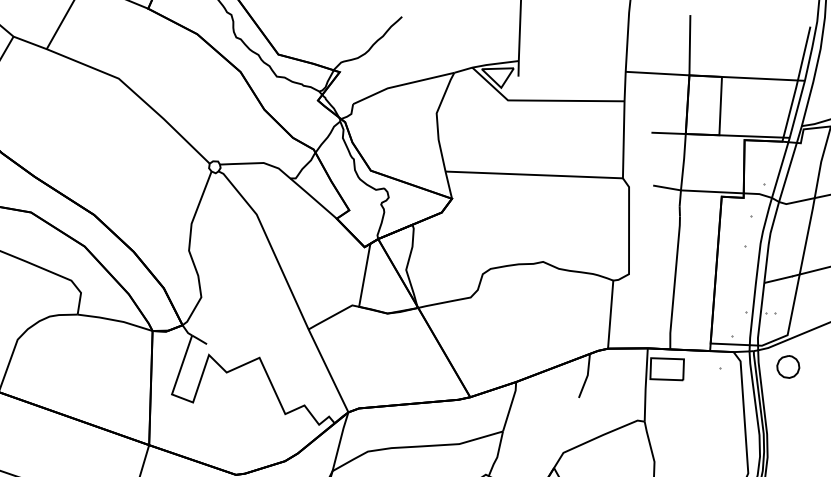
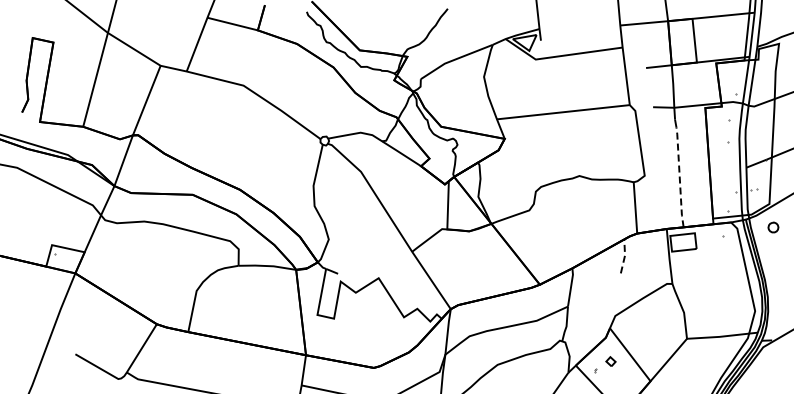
line: (674, 283) -> (679, 177), solid -> dashed
part: (788, 366) -> (773, 227), size x0.6
line: (588, 375) -> (625, 255), solid -> dashed

